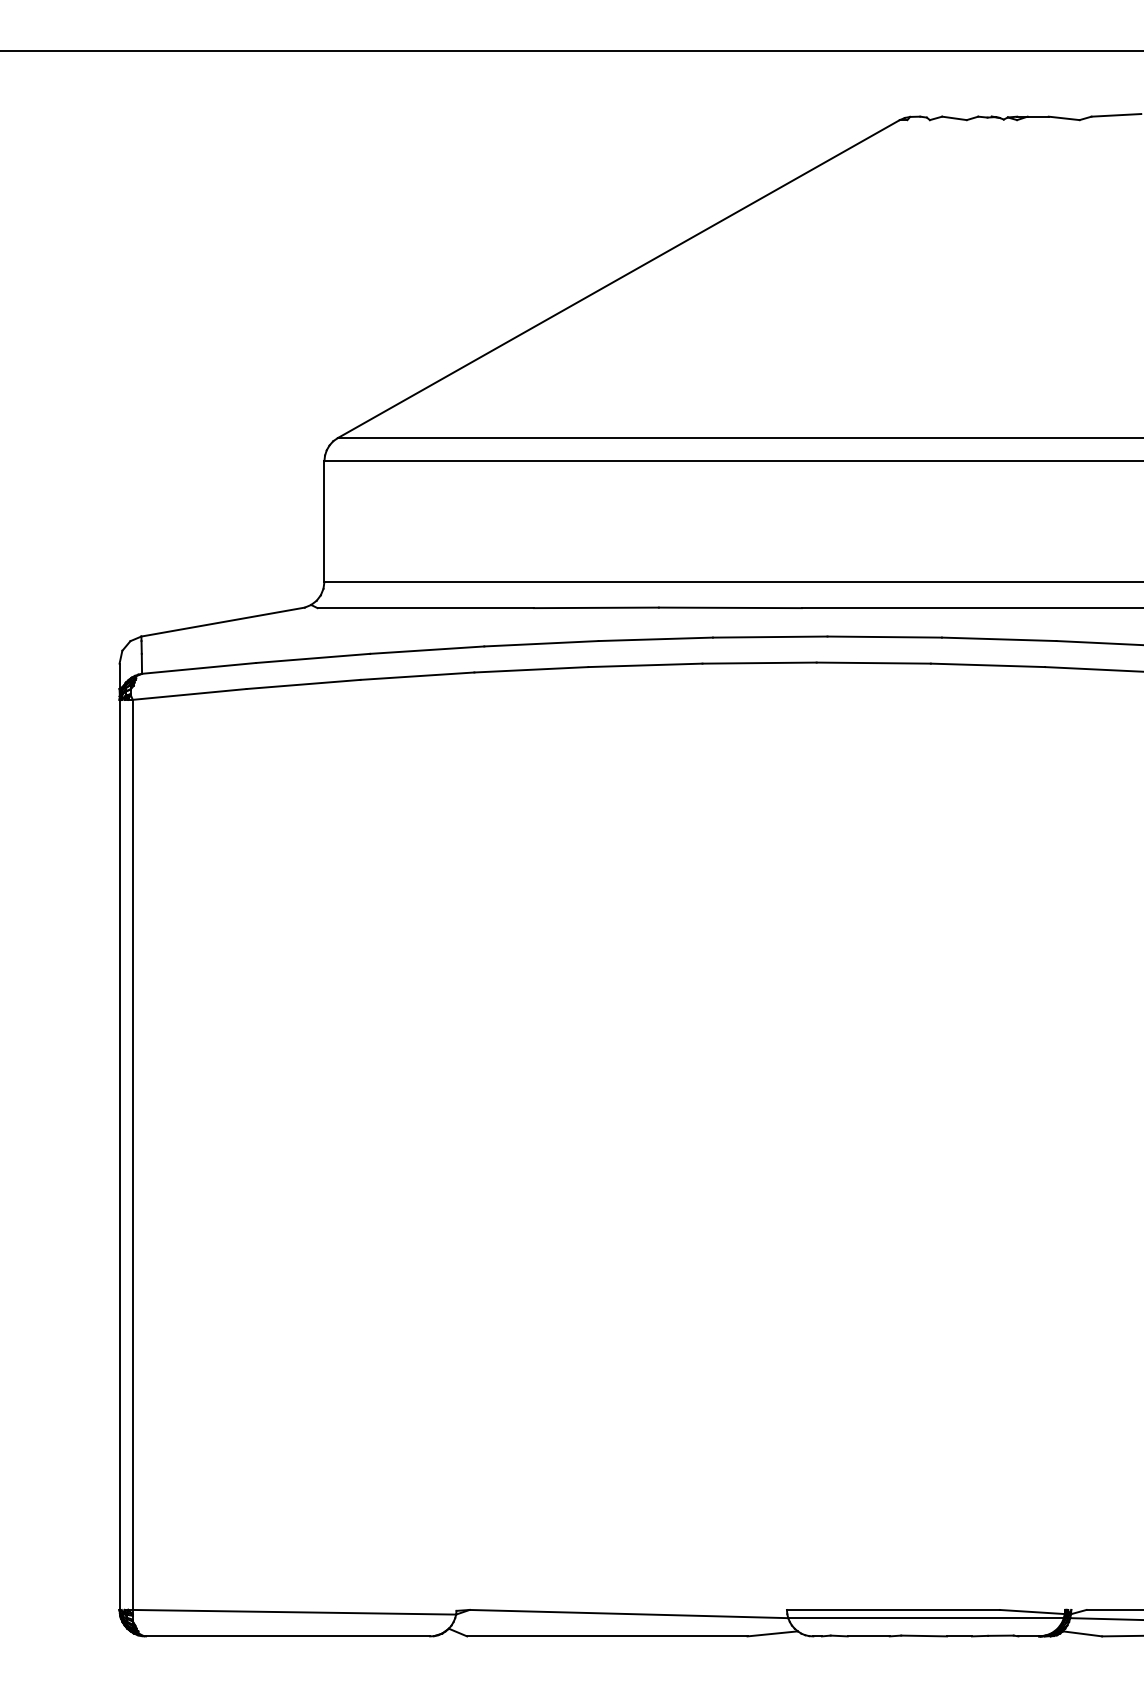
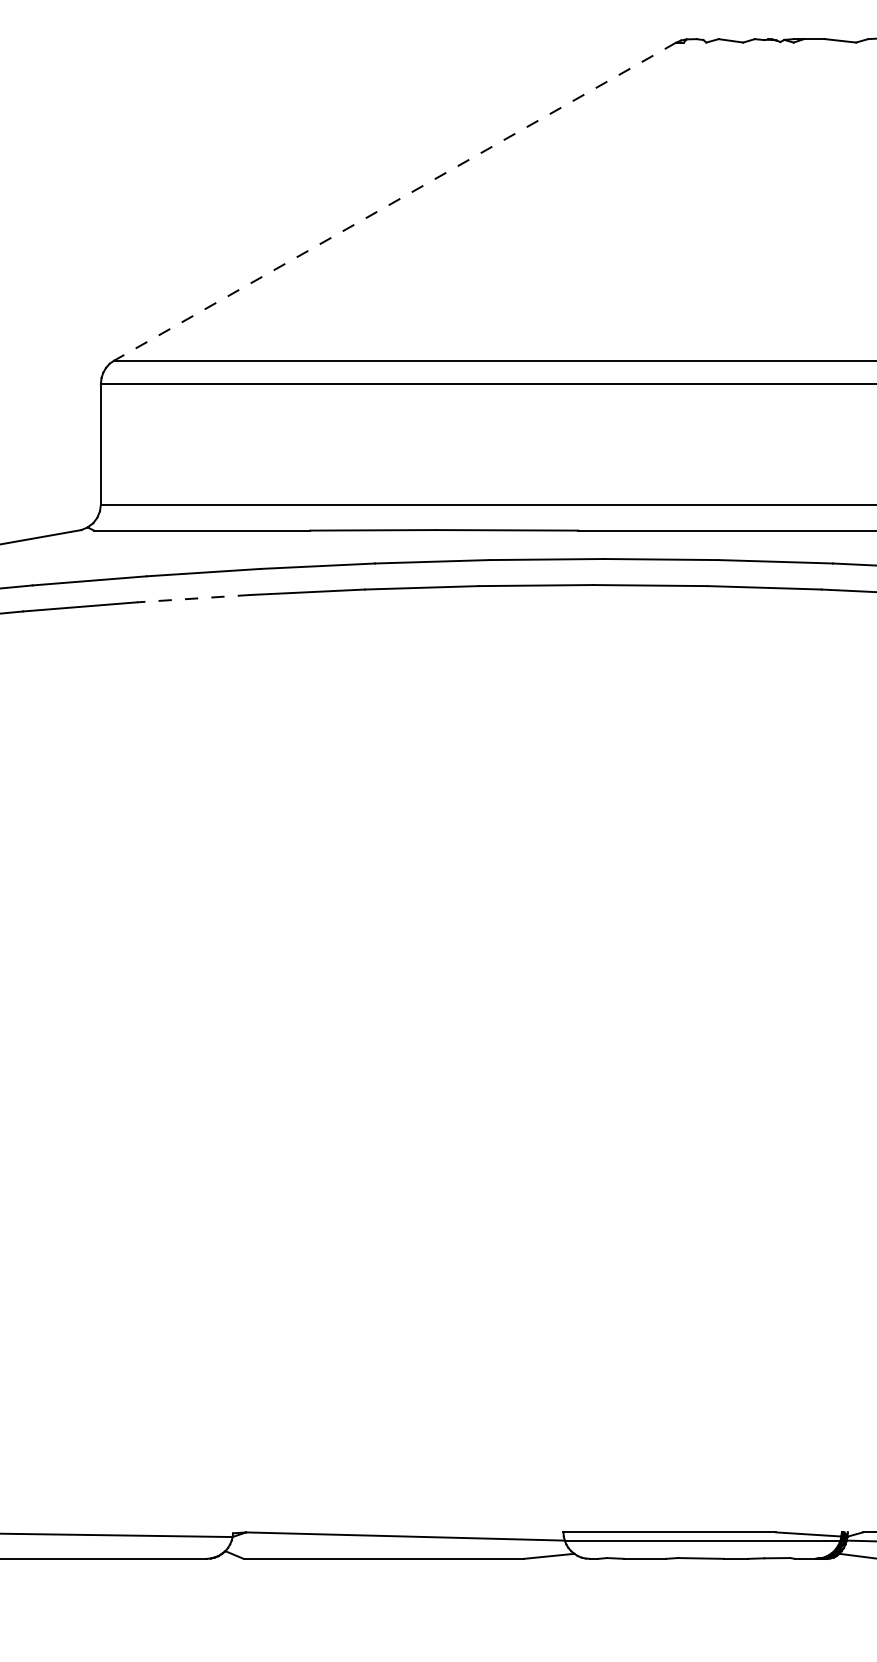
line: (618, 279) -> (395, 201), solid -> dashed
line: (416, 676) -> (193, 598), solid -> dashed

